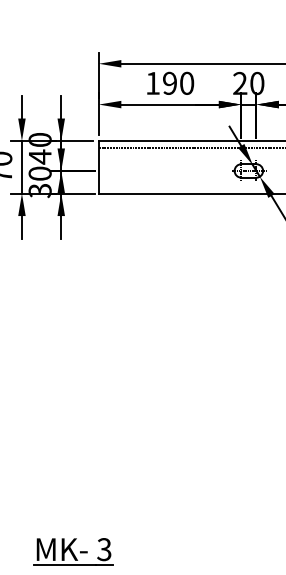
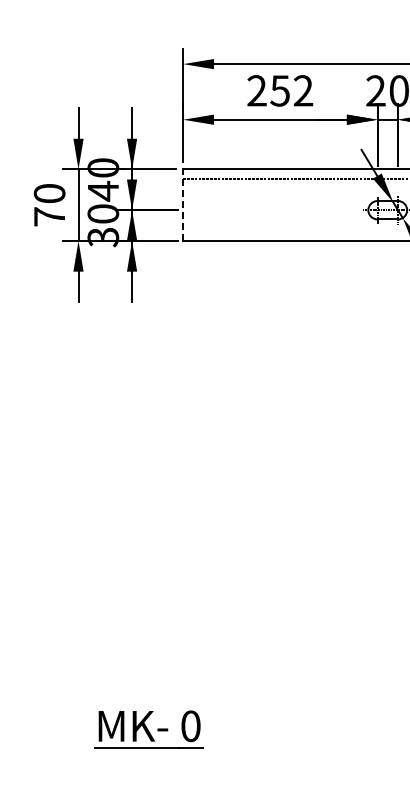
text: (170, 83) -> (280, 90), 190 -> 252
line: (98, 167) -> (183, 205), solid -> dashed
text: (104, 549) -> (190, 726), 3 -> 0

